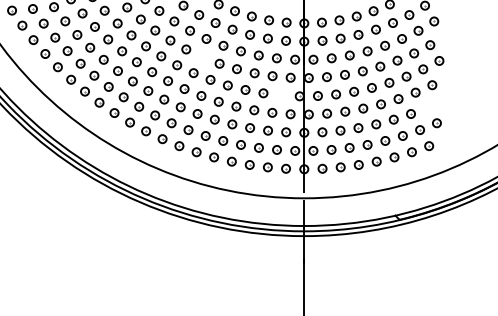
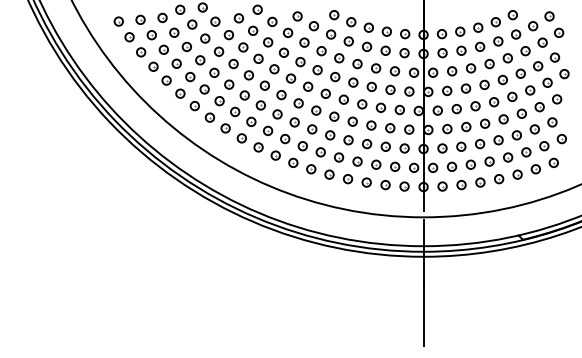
part: (202, 57) -> (317, 70), added
part: (281, 94) -> (399, 109), added
part: (427, 107) -> (552, 122), added

